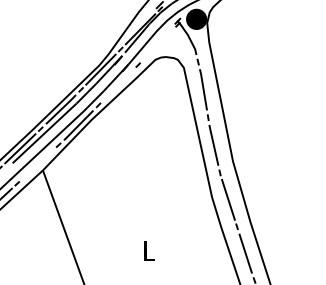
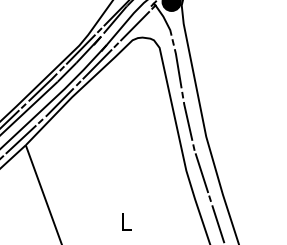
line: (157, 44) -> (134, 25), added
line: (118, 85) -> (97, 64), added
line: (37, 164) -> (20, 139), added

